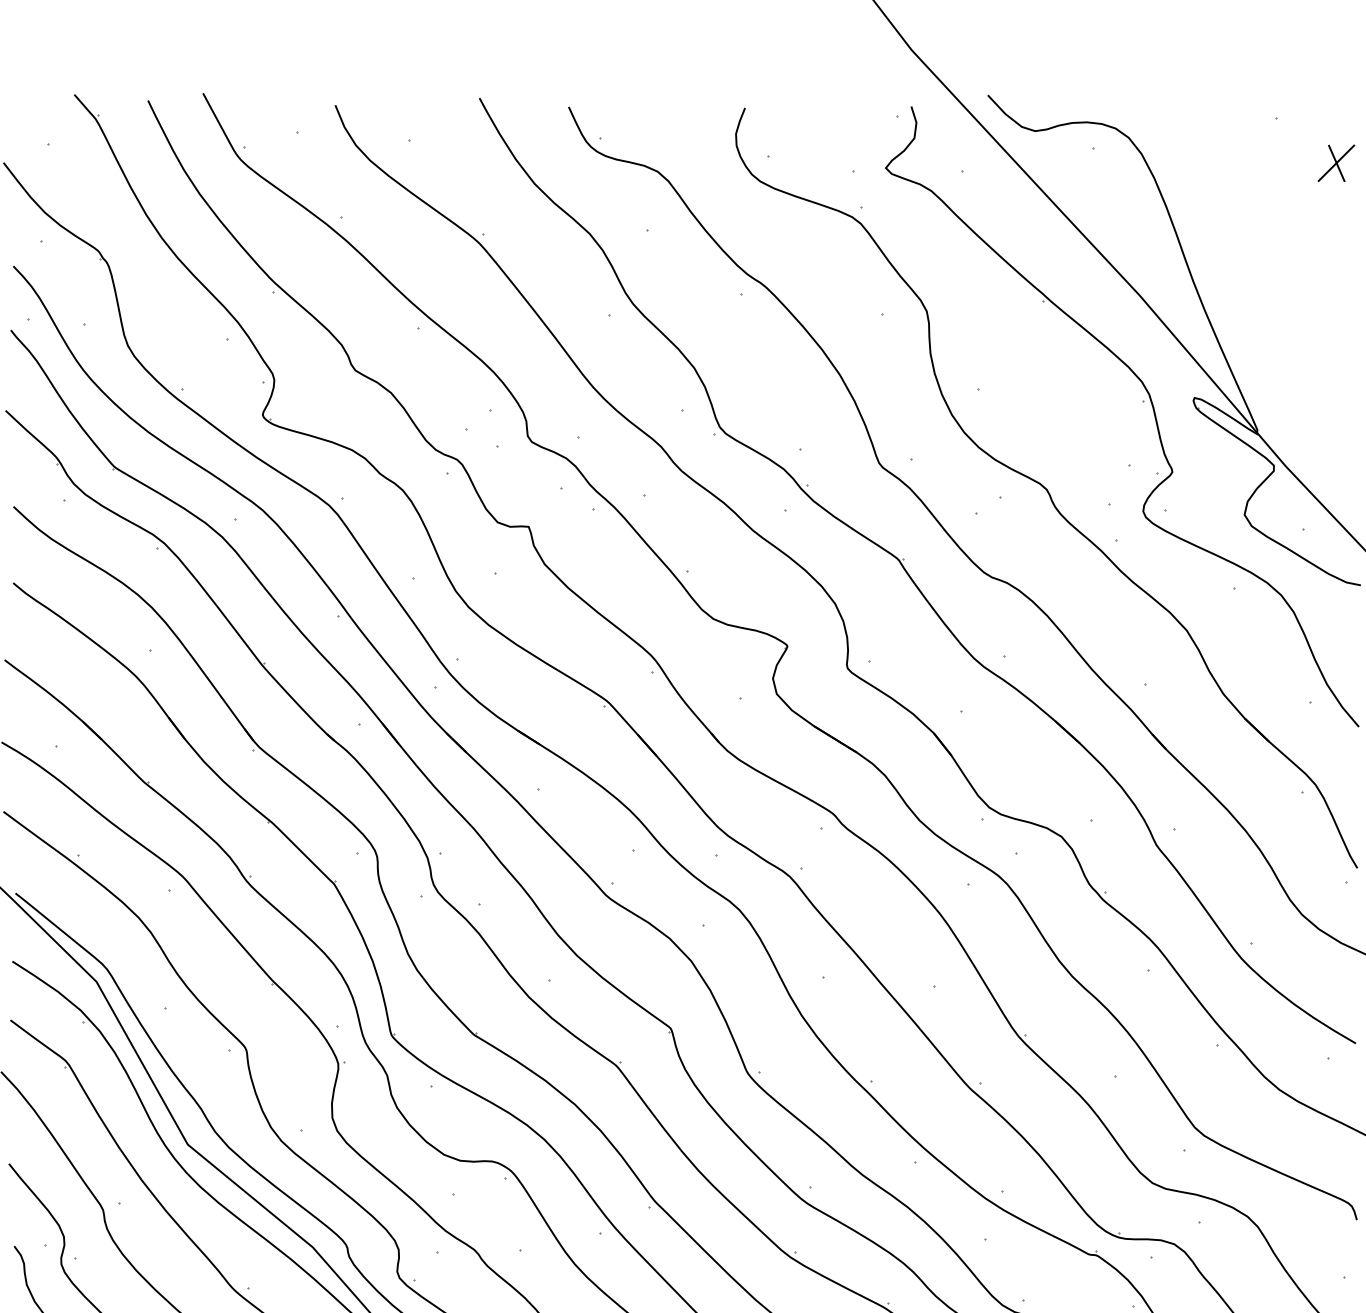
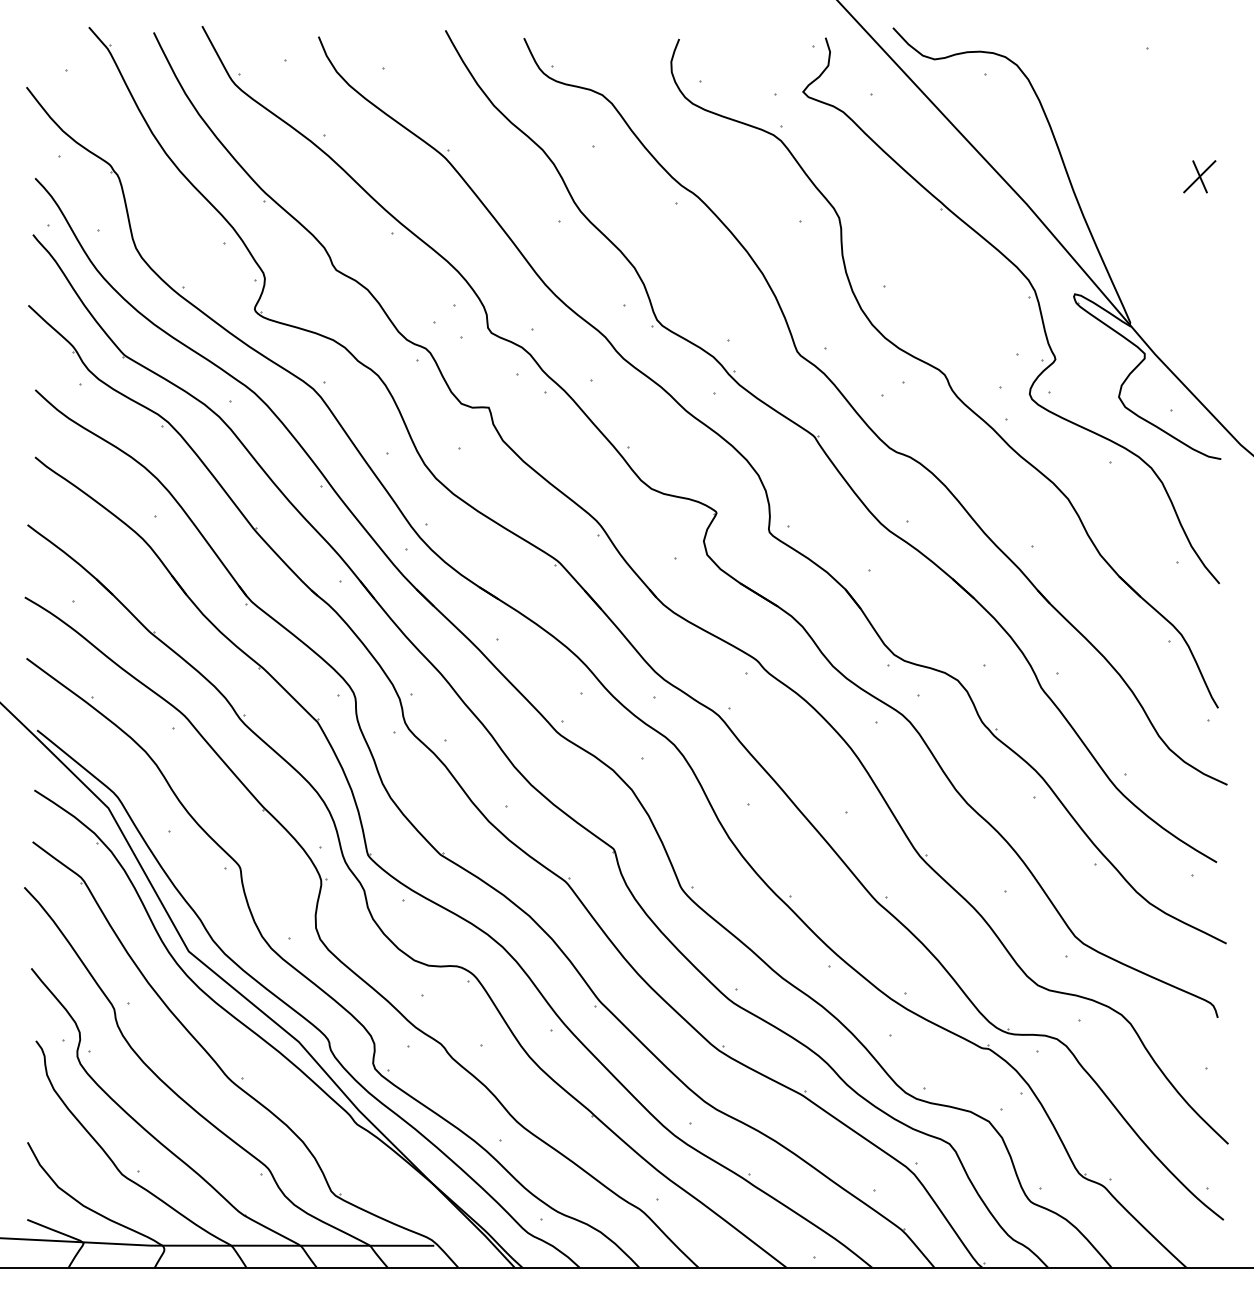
part: (1336, 163) -> (1199, 176), moved

